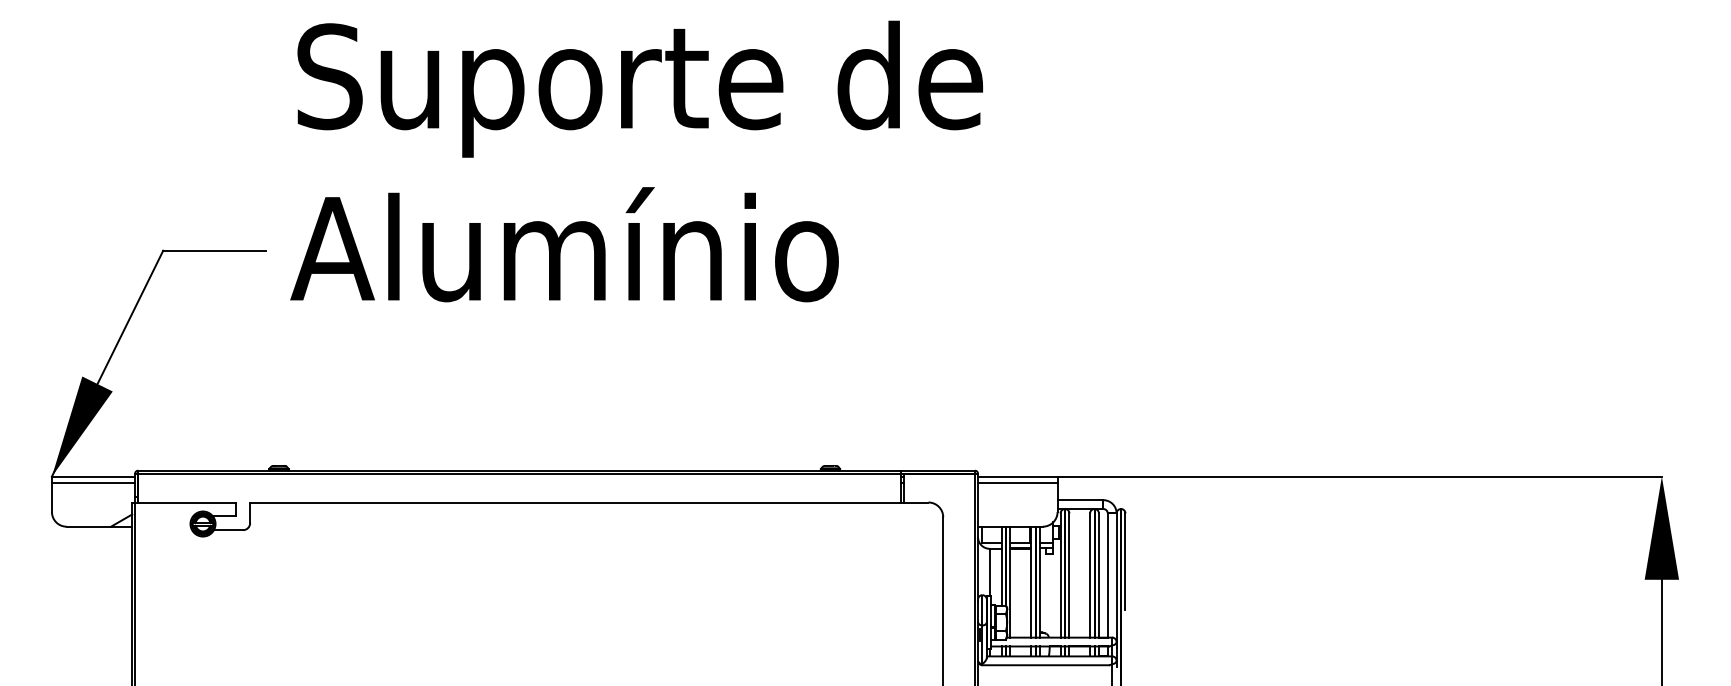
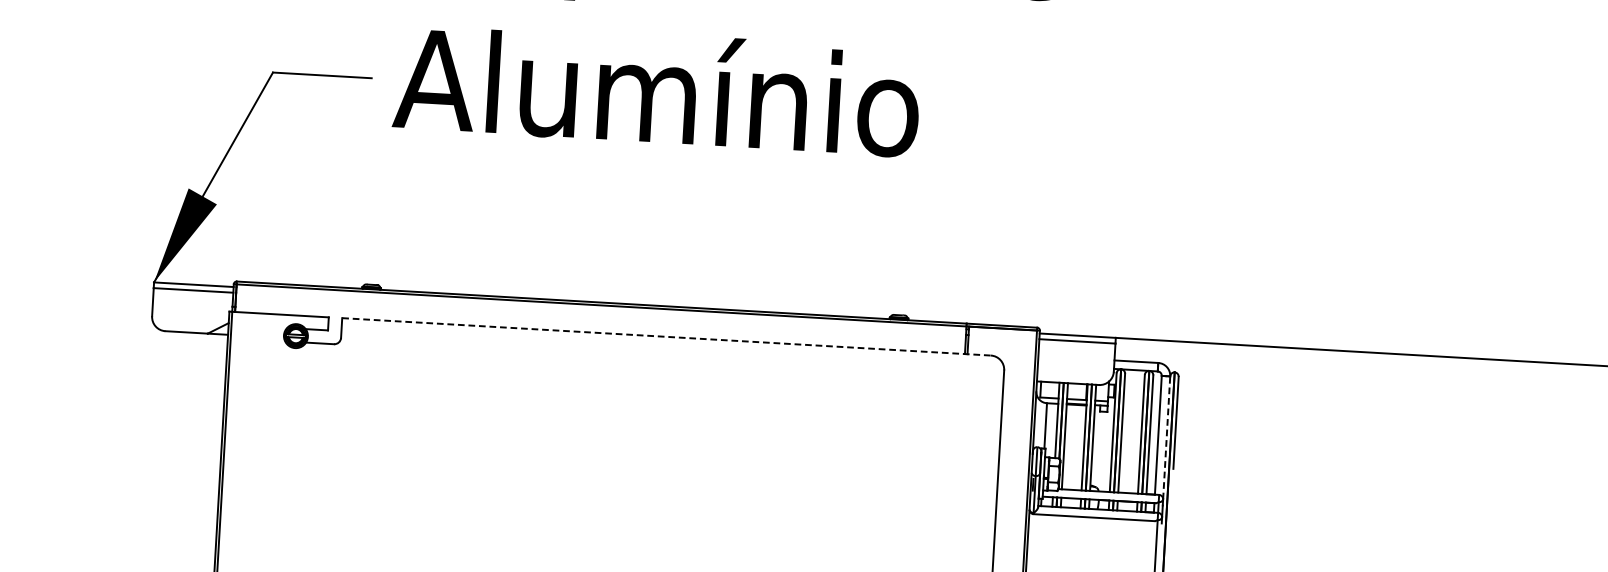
line: (589, 502) -> (666, 336), solid -> dashed
line: (1116, 577) -> (1166, 437), solid -> dashed

